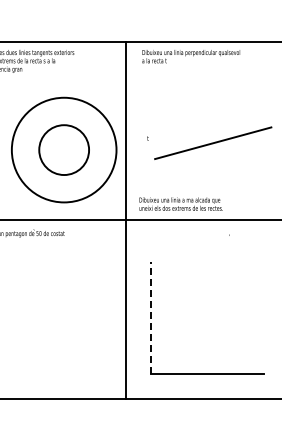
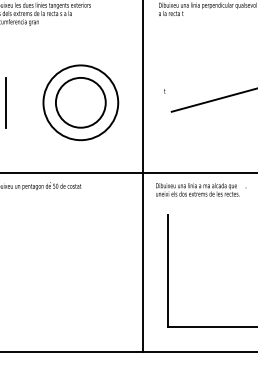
circle: (63, 149) -> (80, 102), size x0.71
text: (180, 203) -> (197, 189), moved
line: (151, 317) -> (168, 270), dashed -> solid

